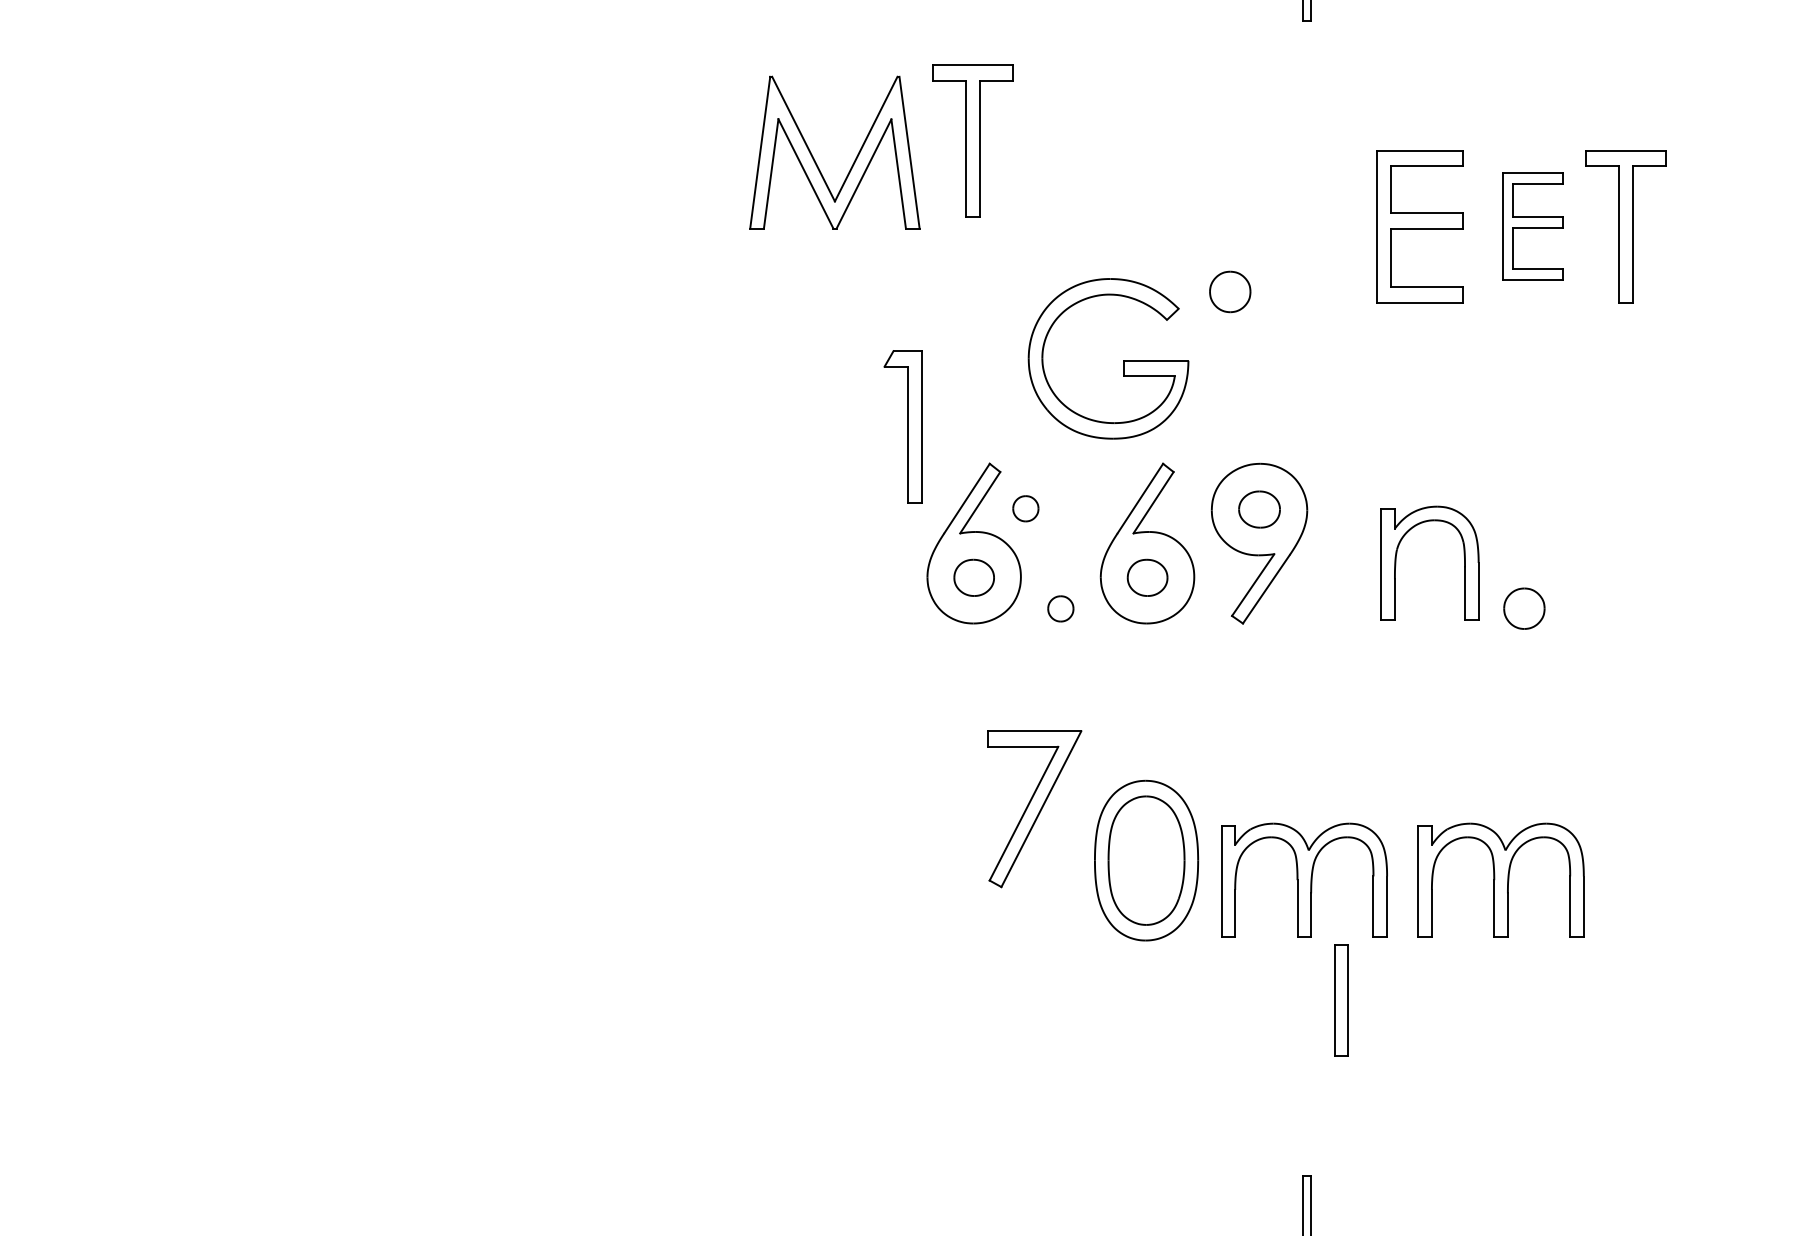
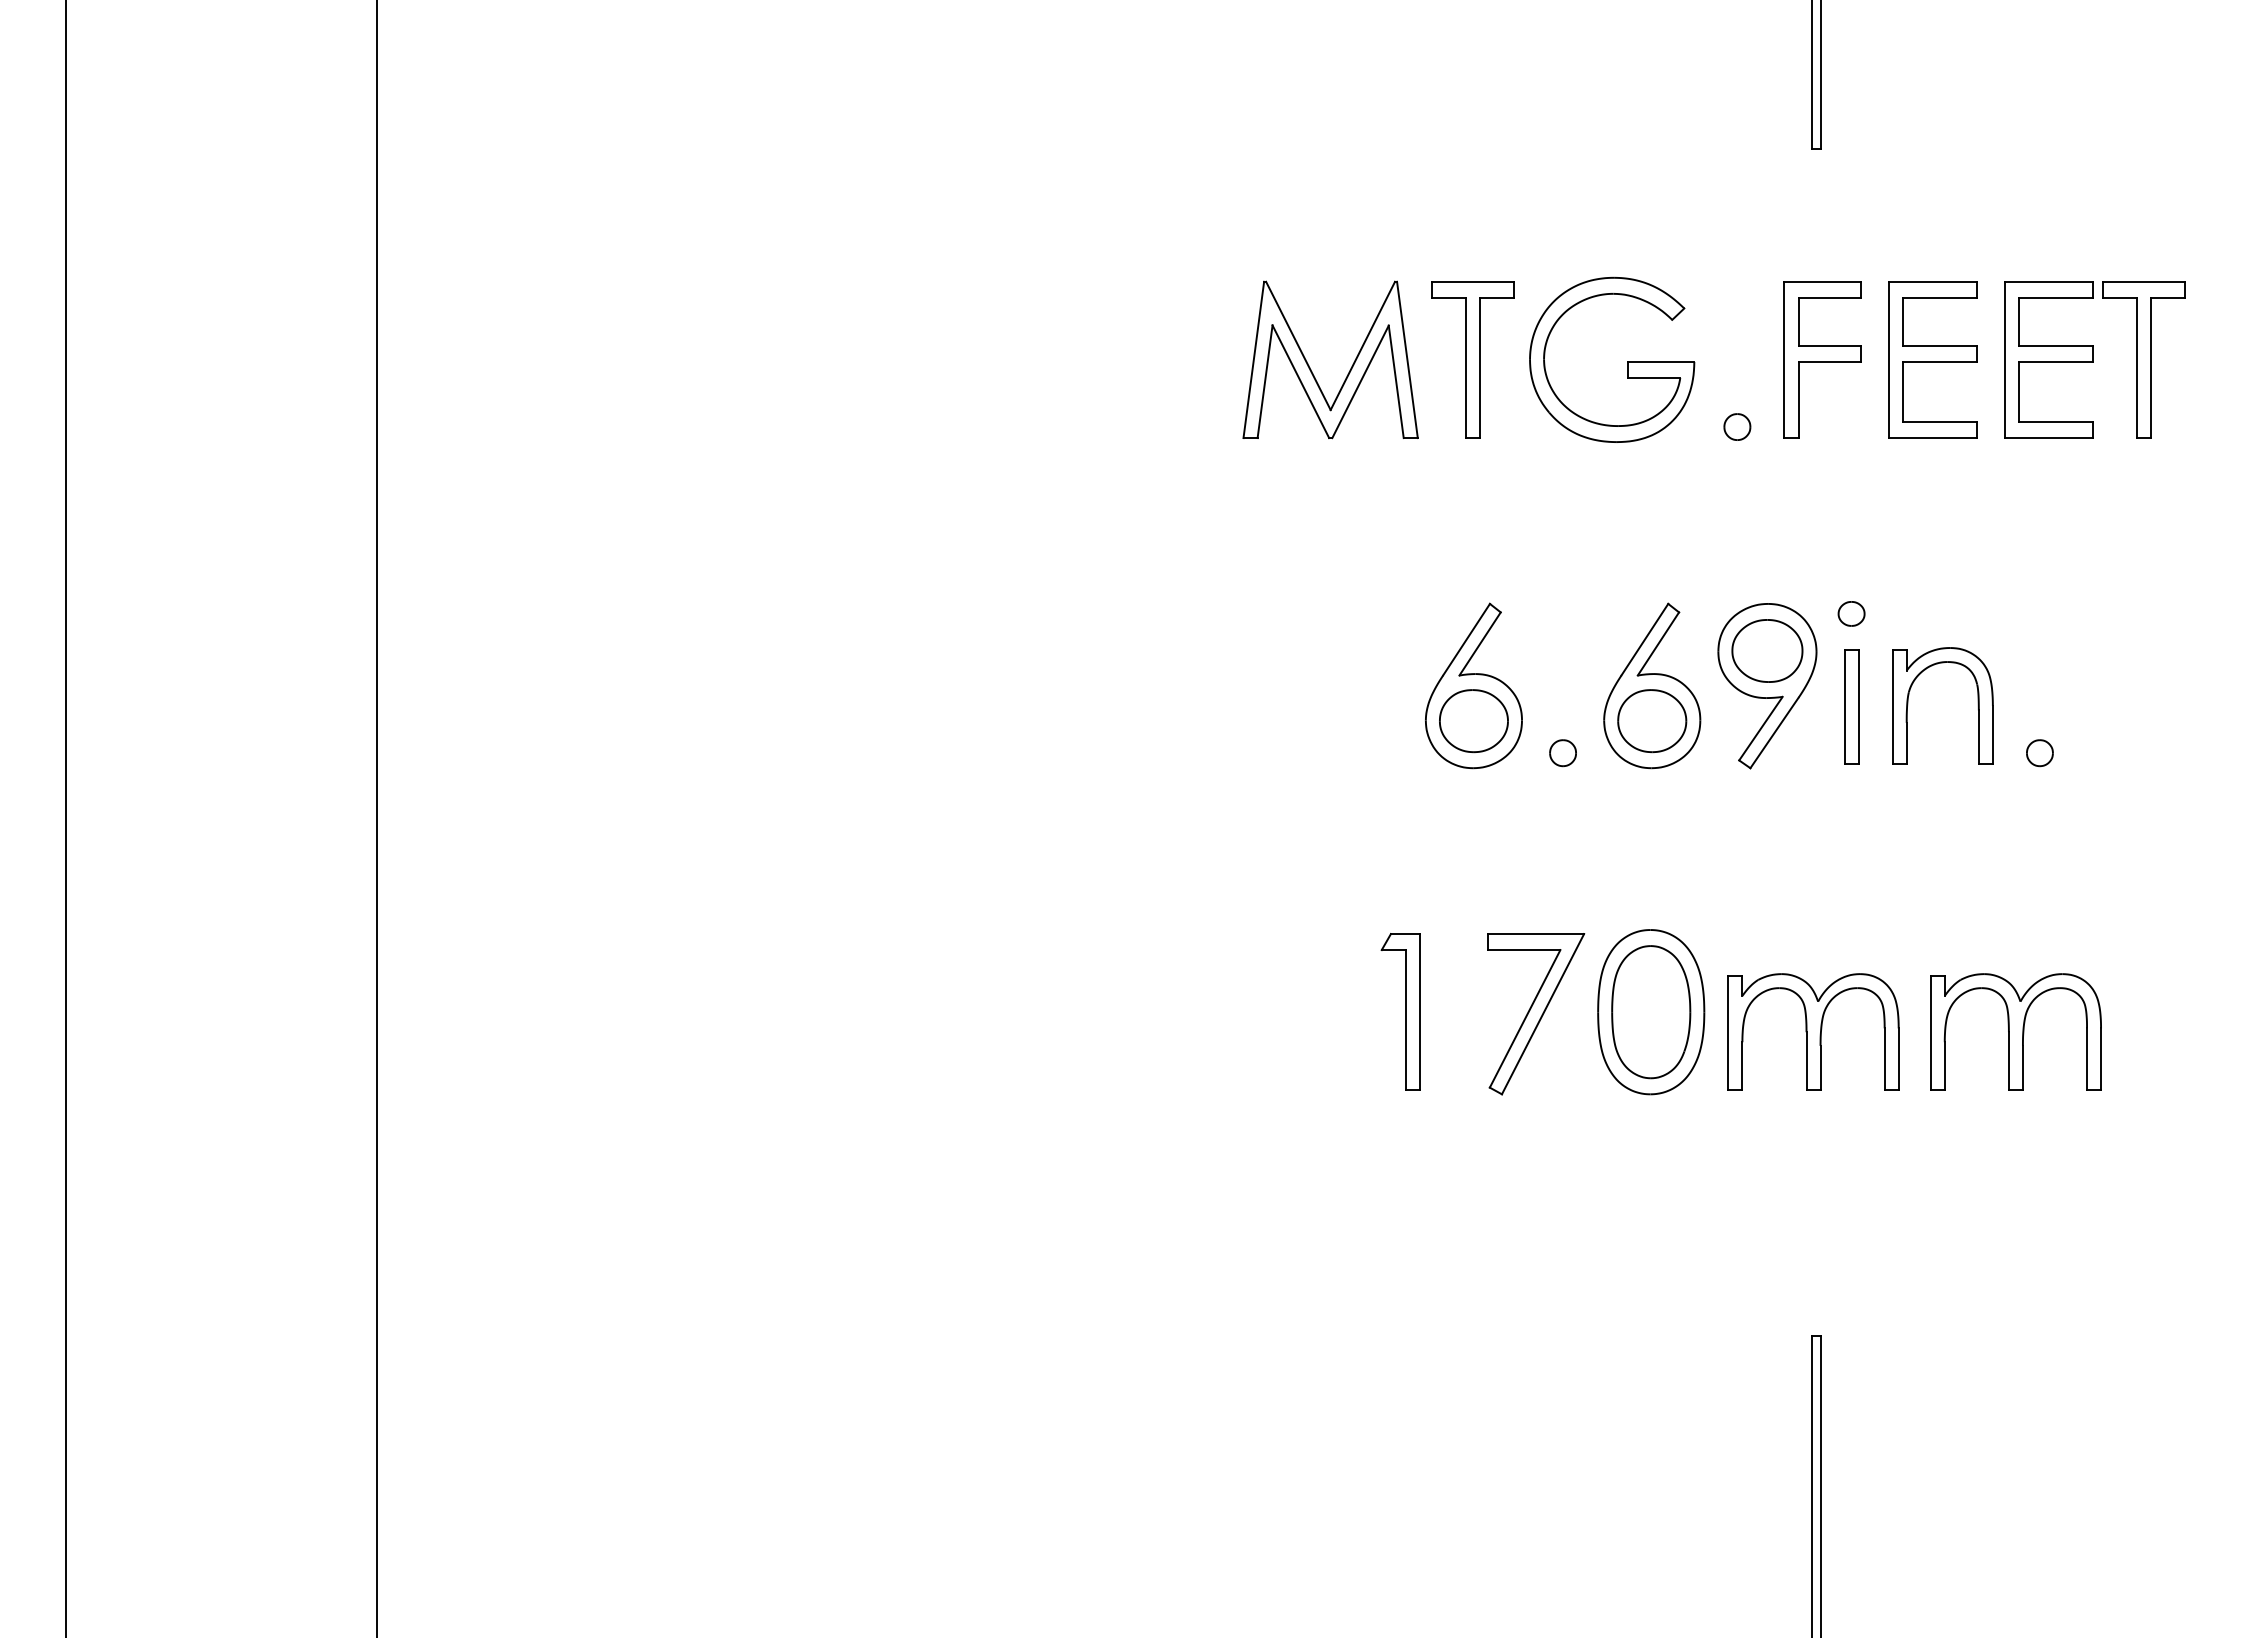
part: (972, 140) -> (1472, 359), moved
part: (816, 162) -> (1311, 369), moved
part: (1313, 226) -> (1822, 359), added
part: (1532, 226) -> (2048, 359), size x1.43
part: (1230, 291) -> (1737, 426), size x0.62
part: (1123, 360) -> (1627, 361), moved
part: (902, 426) -> (1400, 1011), moved
part: (1341, 473) -> (1851, 613), added
part: (1025, 509) -> (1526, 650), removed
part: (1259, 509) -> (1767, 650), size x1.67
part: (973, 578) -> (1473, 721), size x1.67
part: (1147, 578) -> (1652, 721), size x1.67
part: (1523, 609) -> (2039, 753), size x0.62
part: (1035, 809) -> (1536, 1014), moved
part: (1341, 1000) -> (1851, 706), moved

